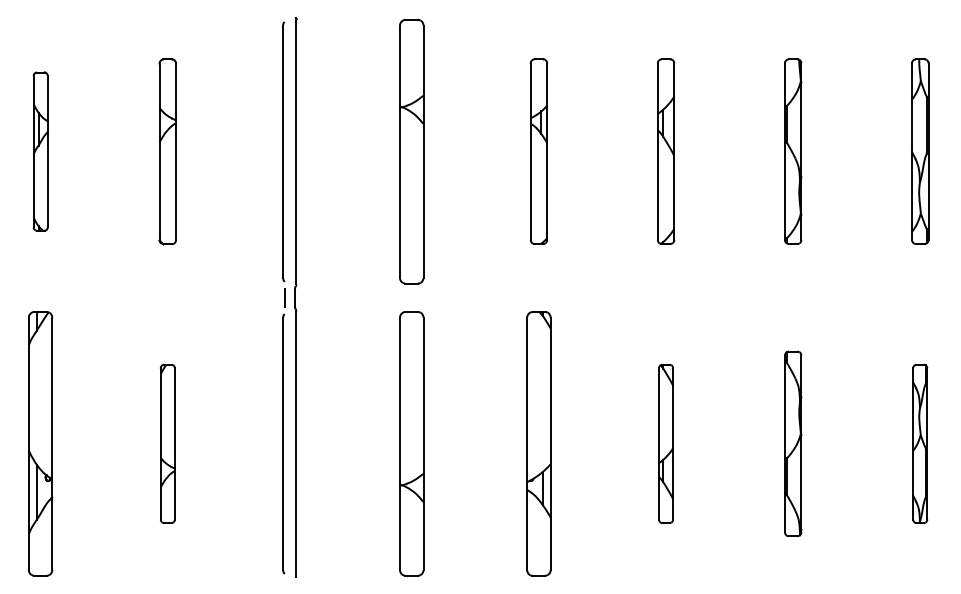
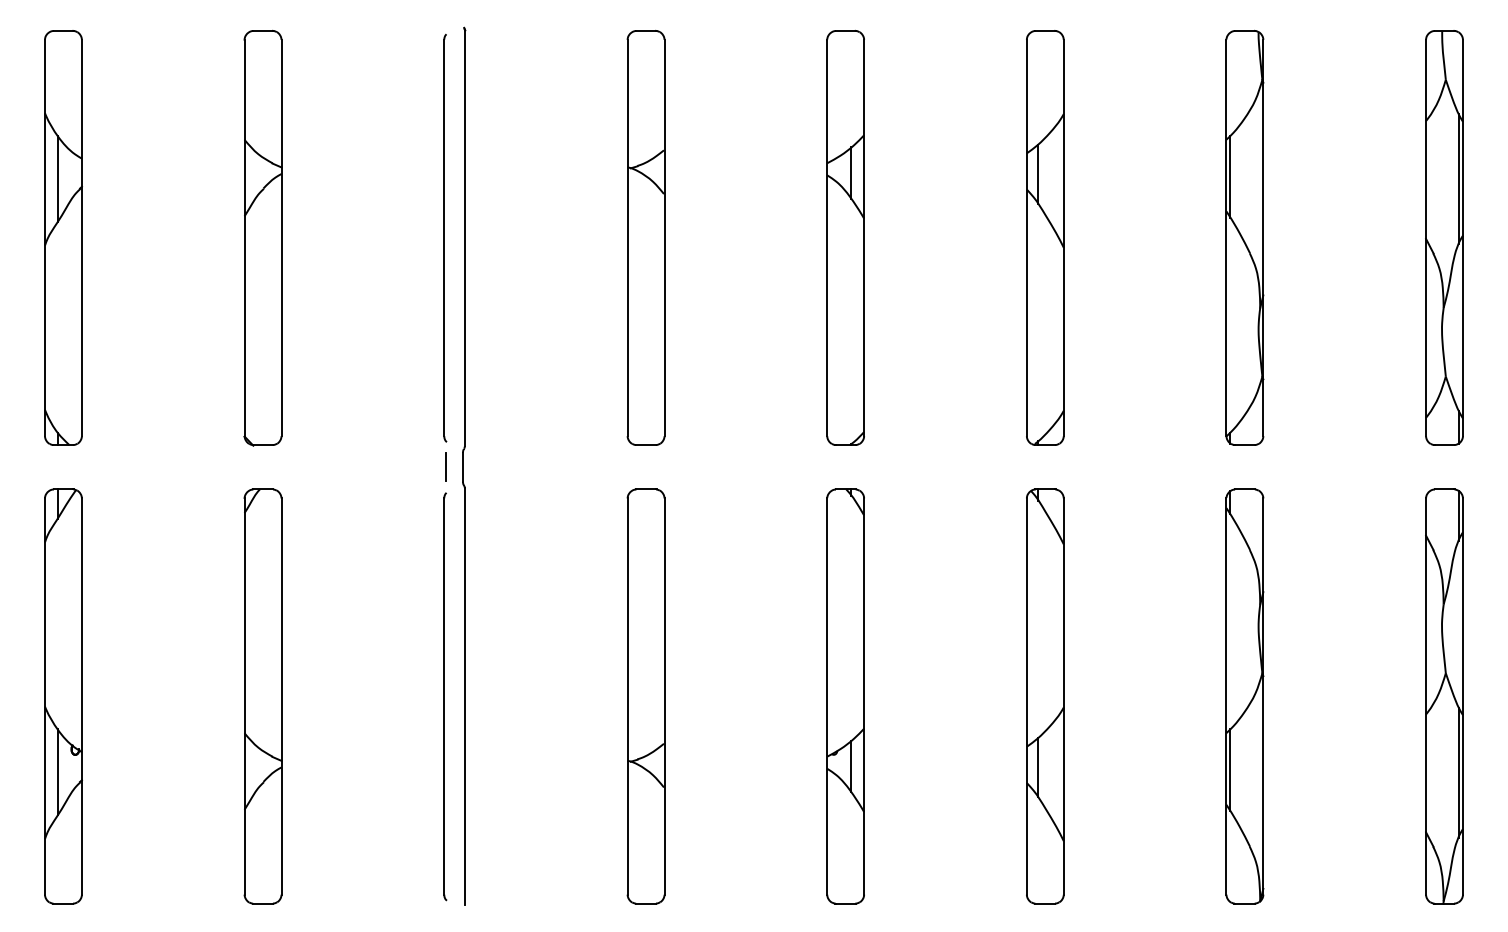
part: (40, 151) -> (63, 237), size x1.67
part: (167, 151) -> (262, 237), size x1.43
part: (538, 151) -> (845, 237), size x1.43
part: (665, 151) -> (1044, 237), size x1.43
part: (792, 151) -> (1243, 237), size x1.43
part: (919, 151) -> (1443, 237), size x1.43
part: (167, 443) -> (262, 695), size x1.67
part: (665, 443) -> (1044, 695), size x1.67
part: (792, 443) -> (1243, 695), size x1.43
part: (919, 443) -> (1443, 695), size x1.67

